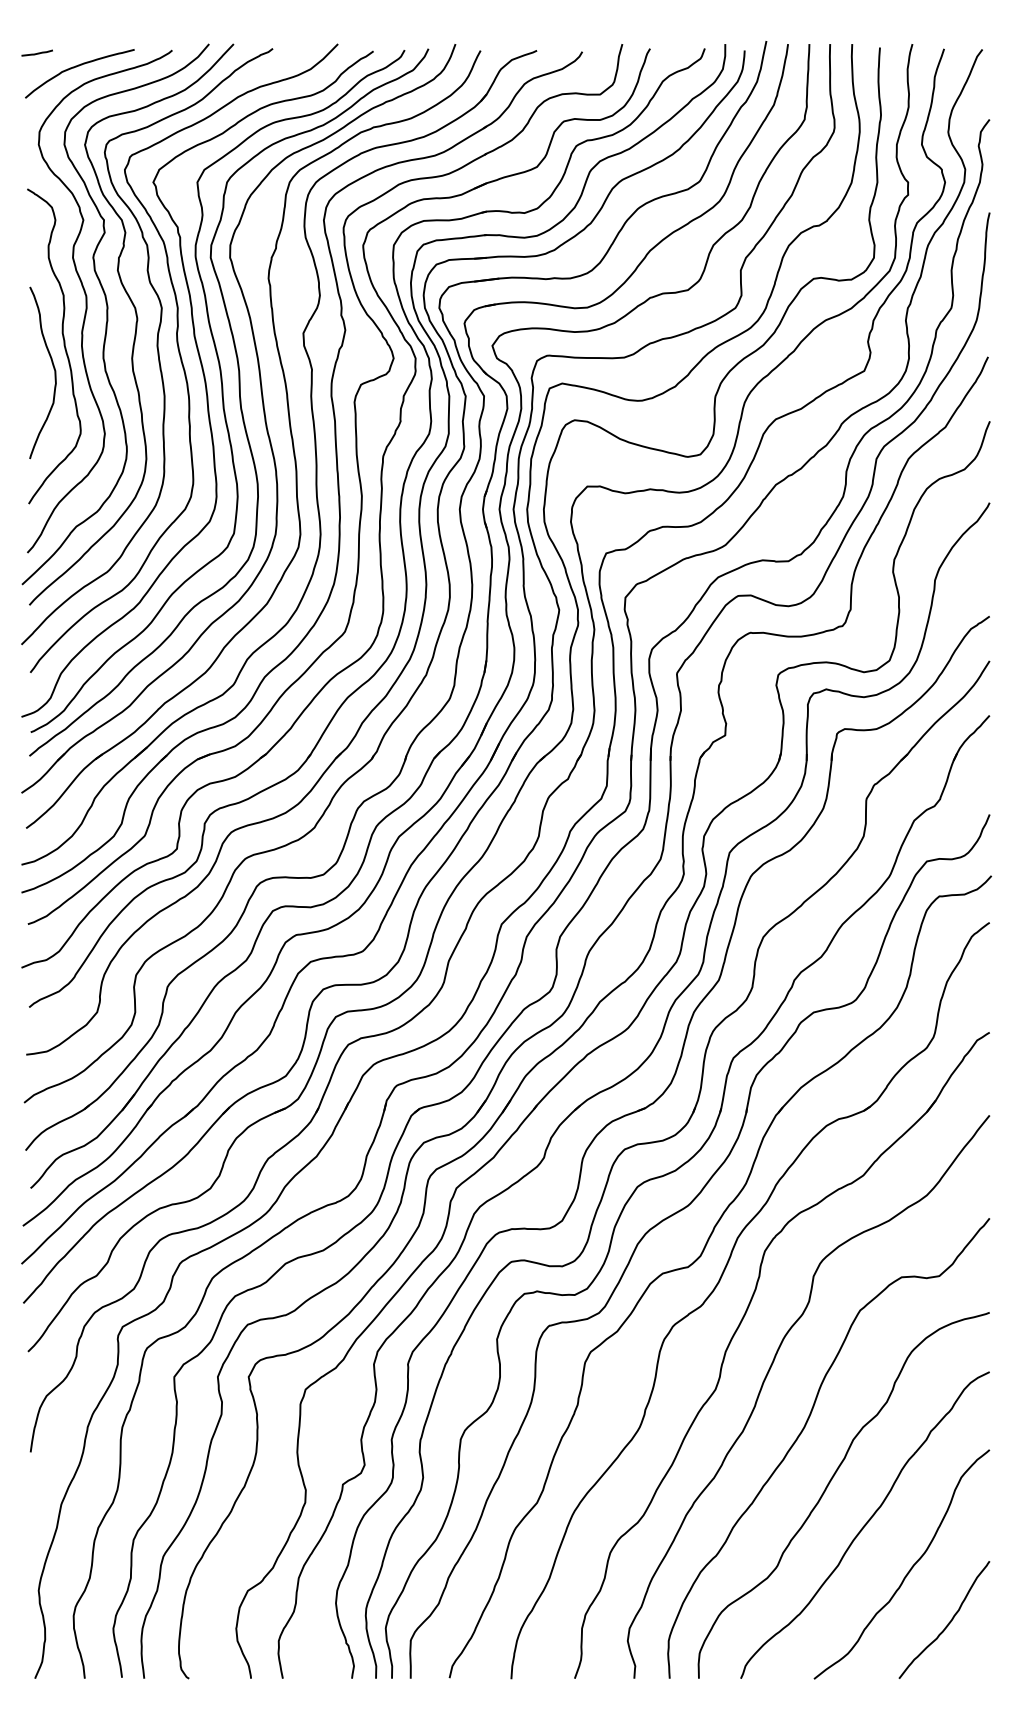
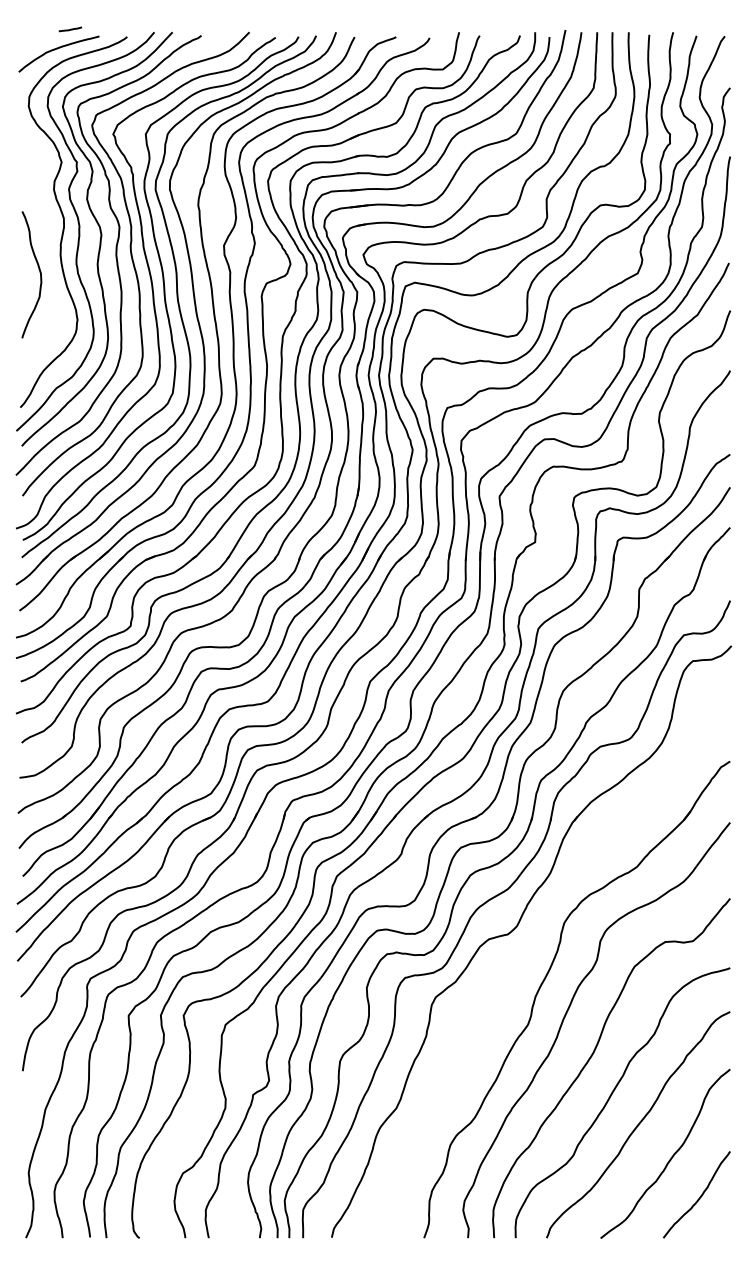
line: (37, 52) -> (70, 28), moved
curve: (63, 345) -> (46, 254), removed
part: (719, 1283) -> (530, 946), removed

